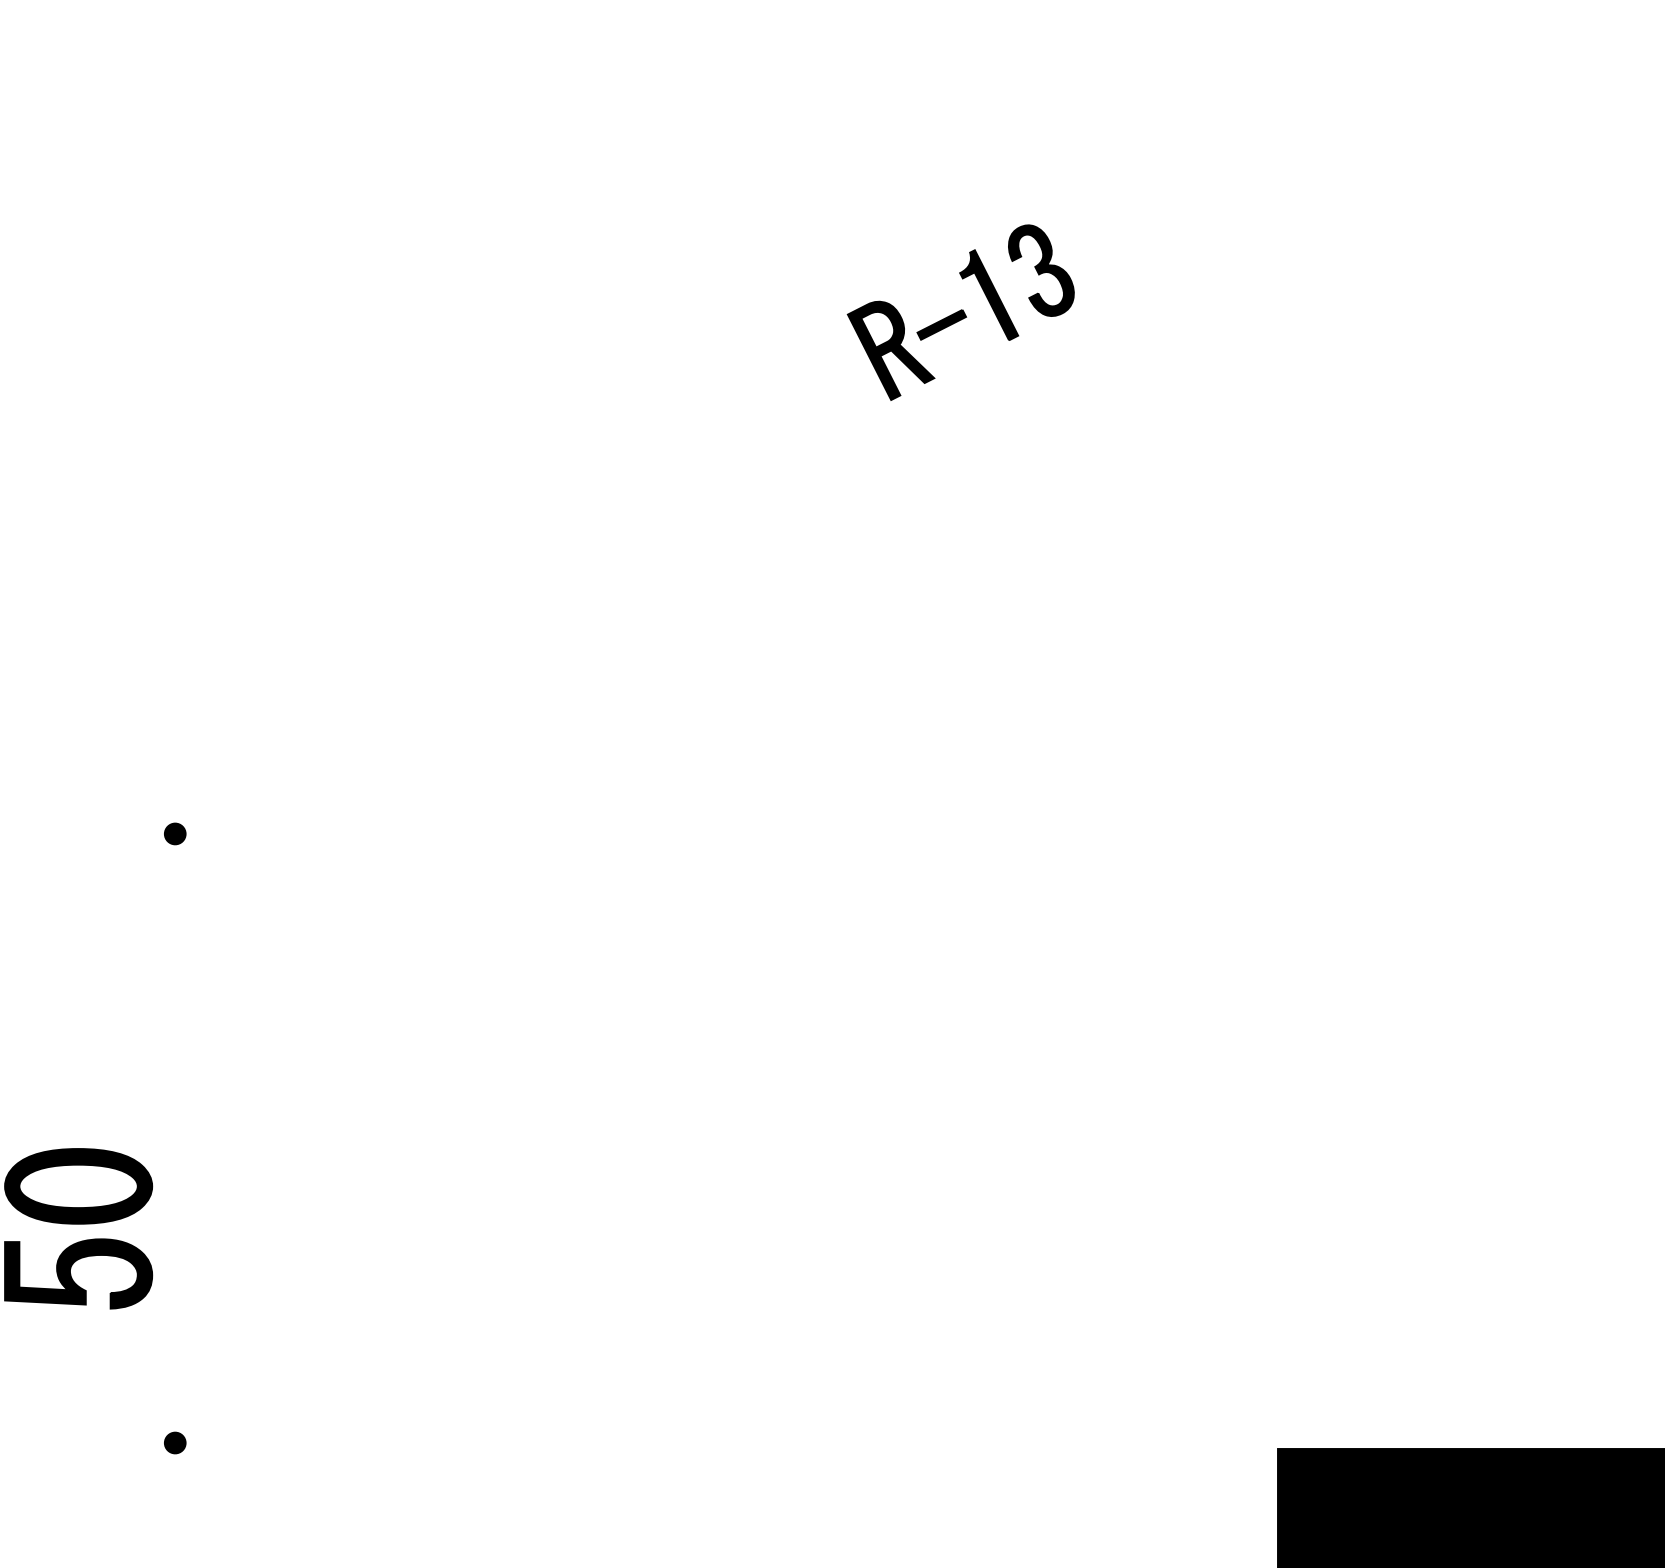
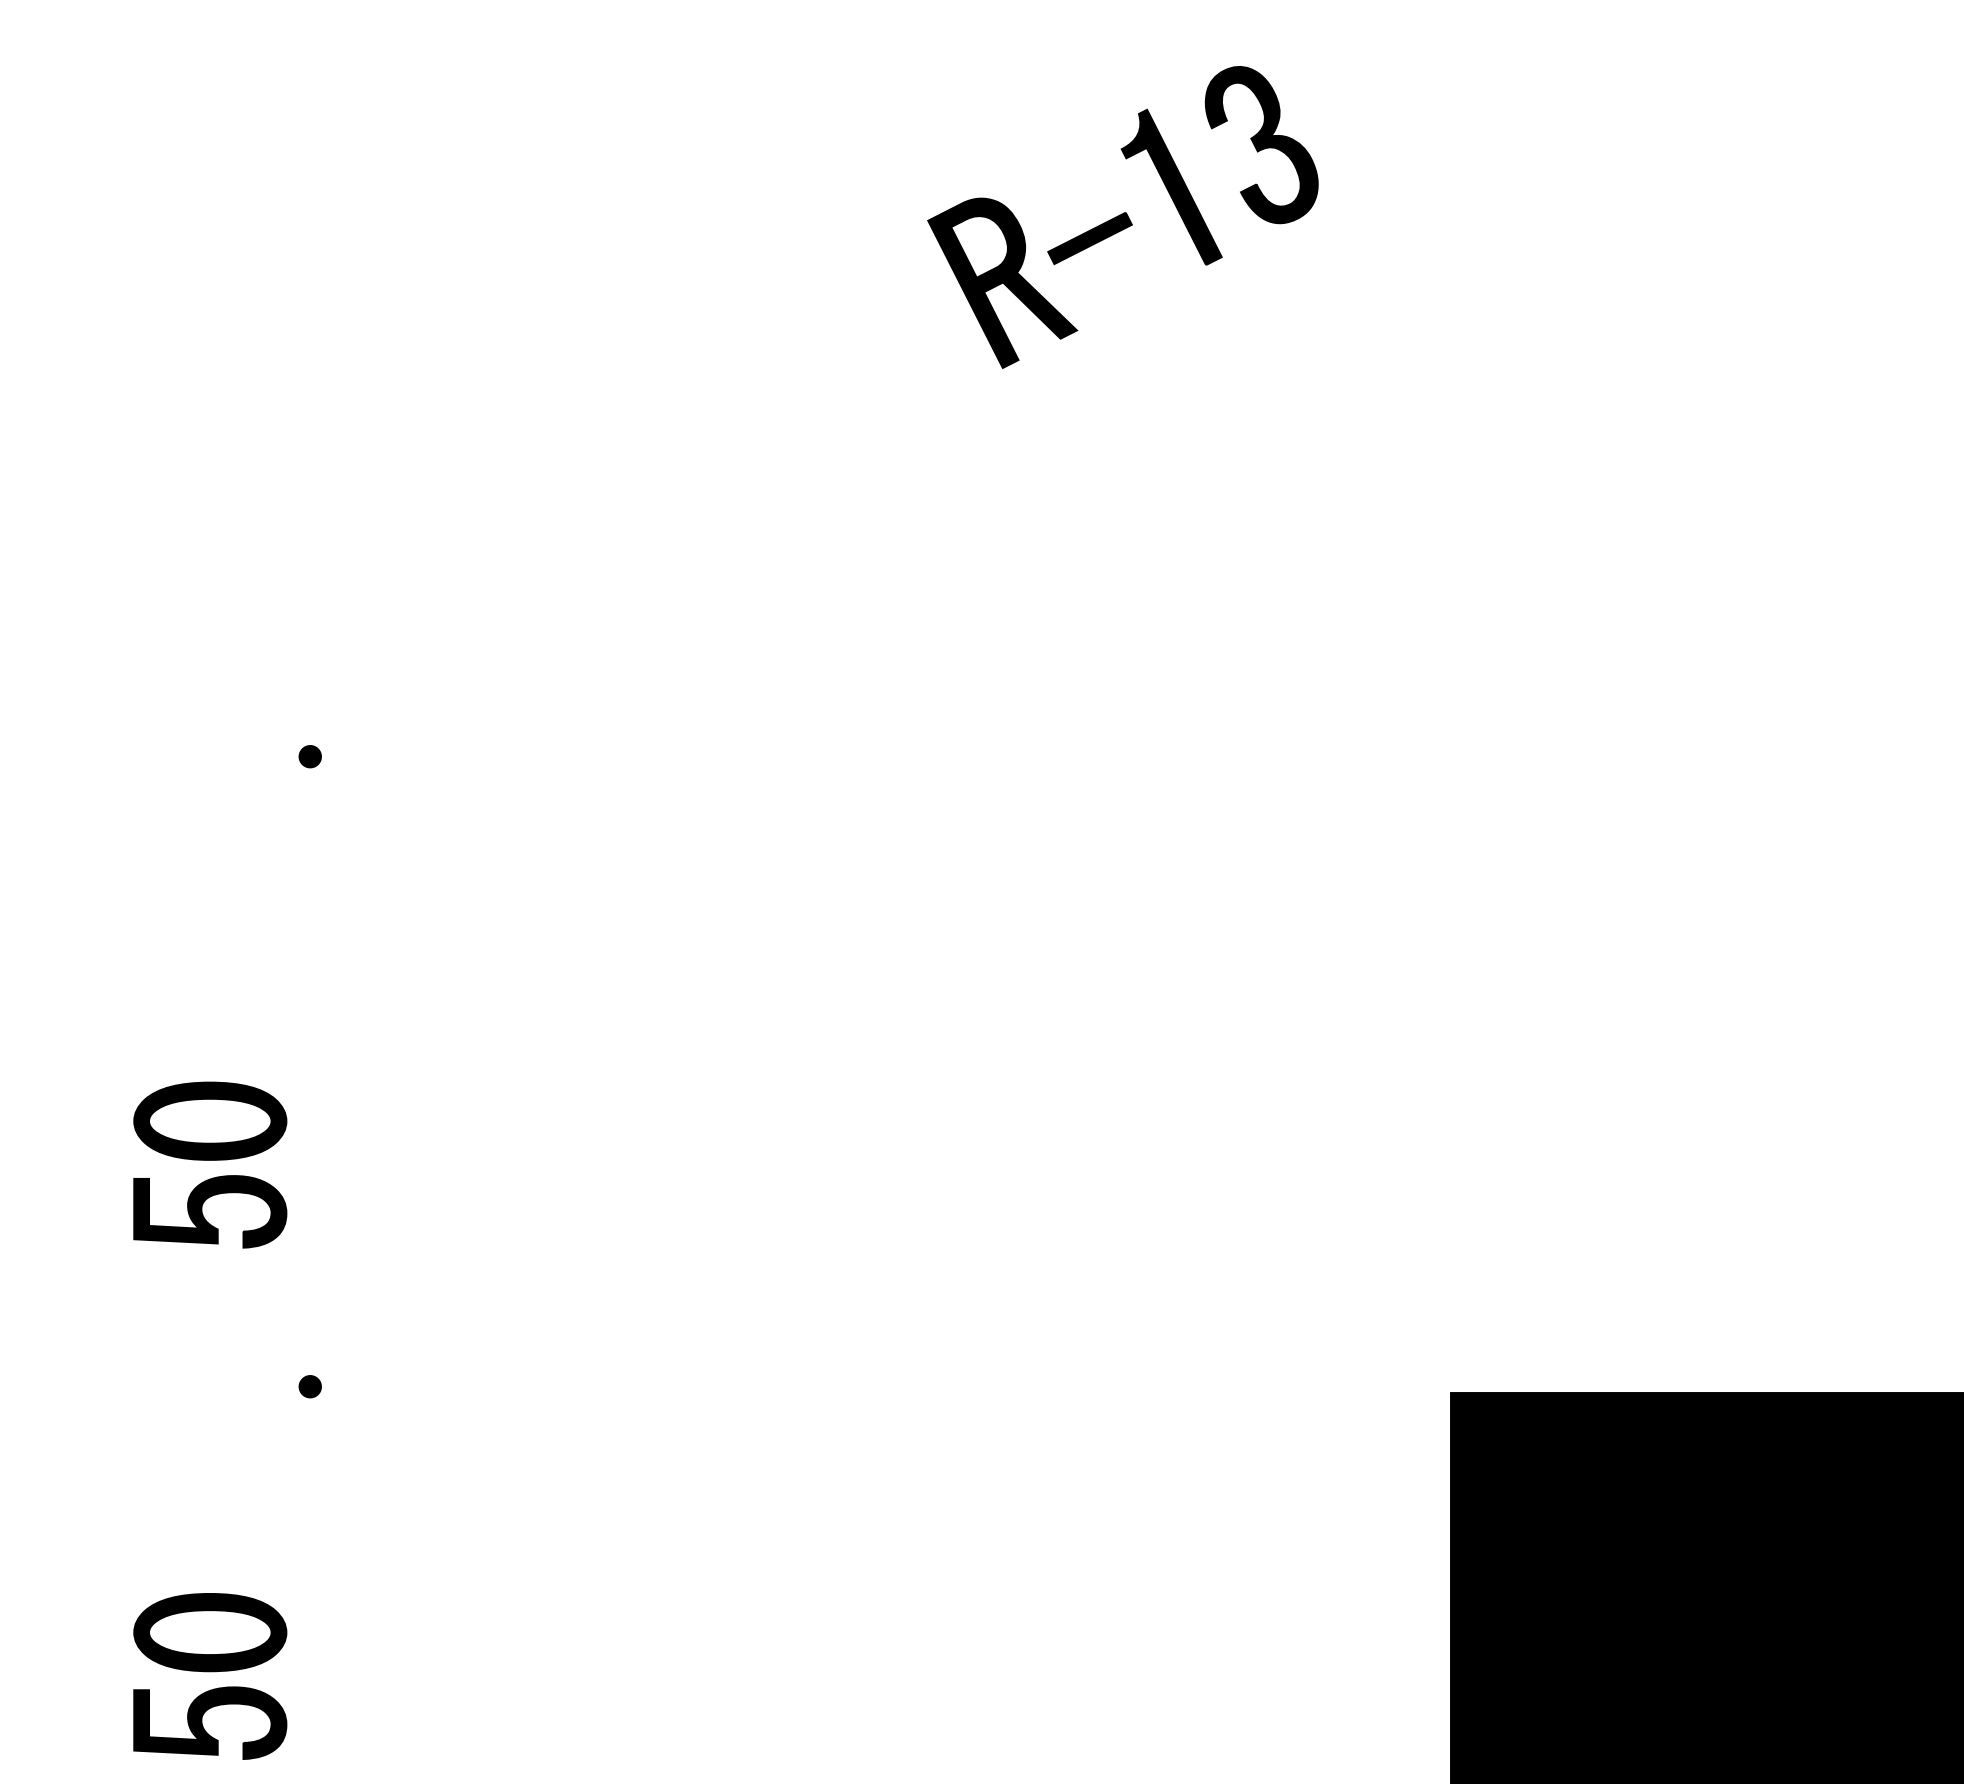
part: (960, 312) -> (1122, 217), size x1.67

